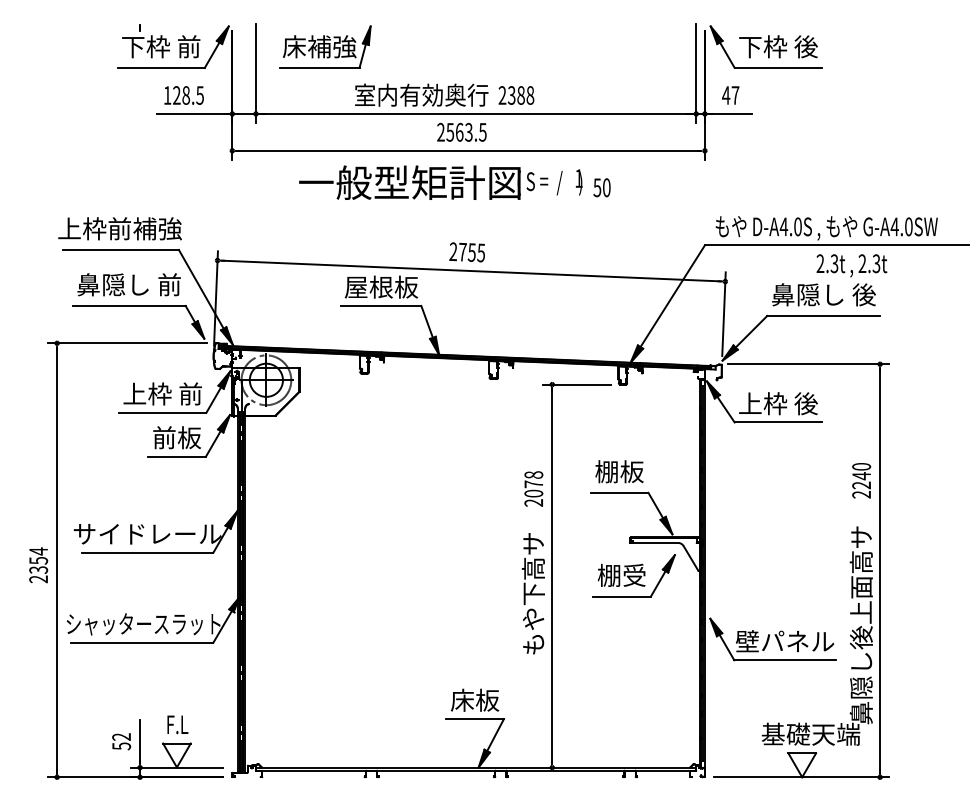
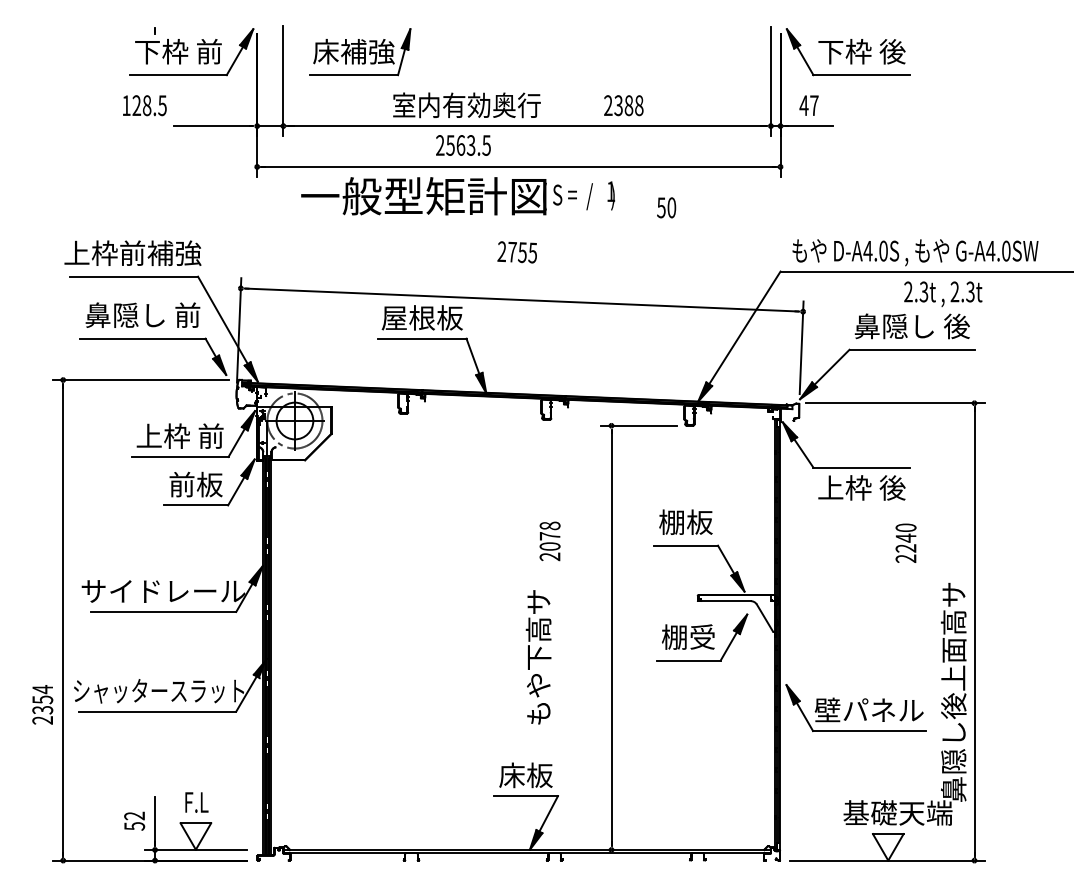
text: (183, 95) -> (144, 105), moved
text: (516, 95) -> (623, 105), moved
text: (461, 132) -> (463, 145), moved
text: (441, 182) -> (458, 196), moved
text: (466, 252) -> (516, 252), moved
text: (778, 403) -> (861, 487), moved
text: (861, 480) -> (905, 542), moved
text: (533, 489) -> (549, 541), moved
text: (38, 564) -> (42, 704), moved
text: (533, 593) -> (538, 657), moved

